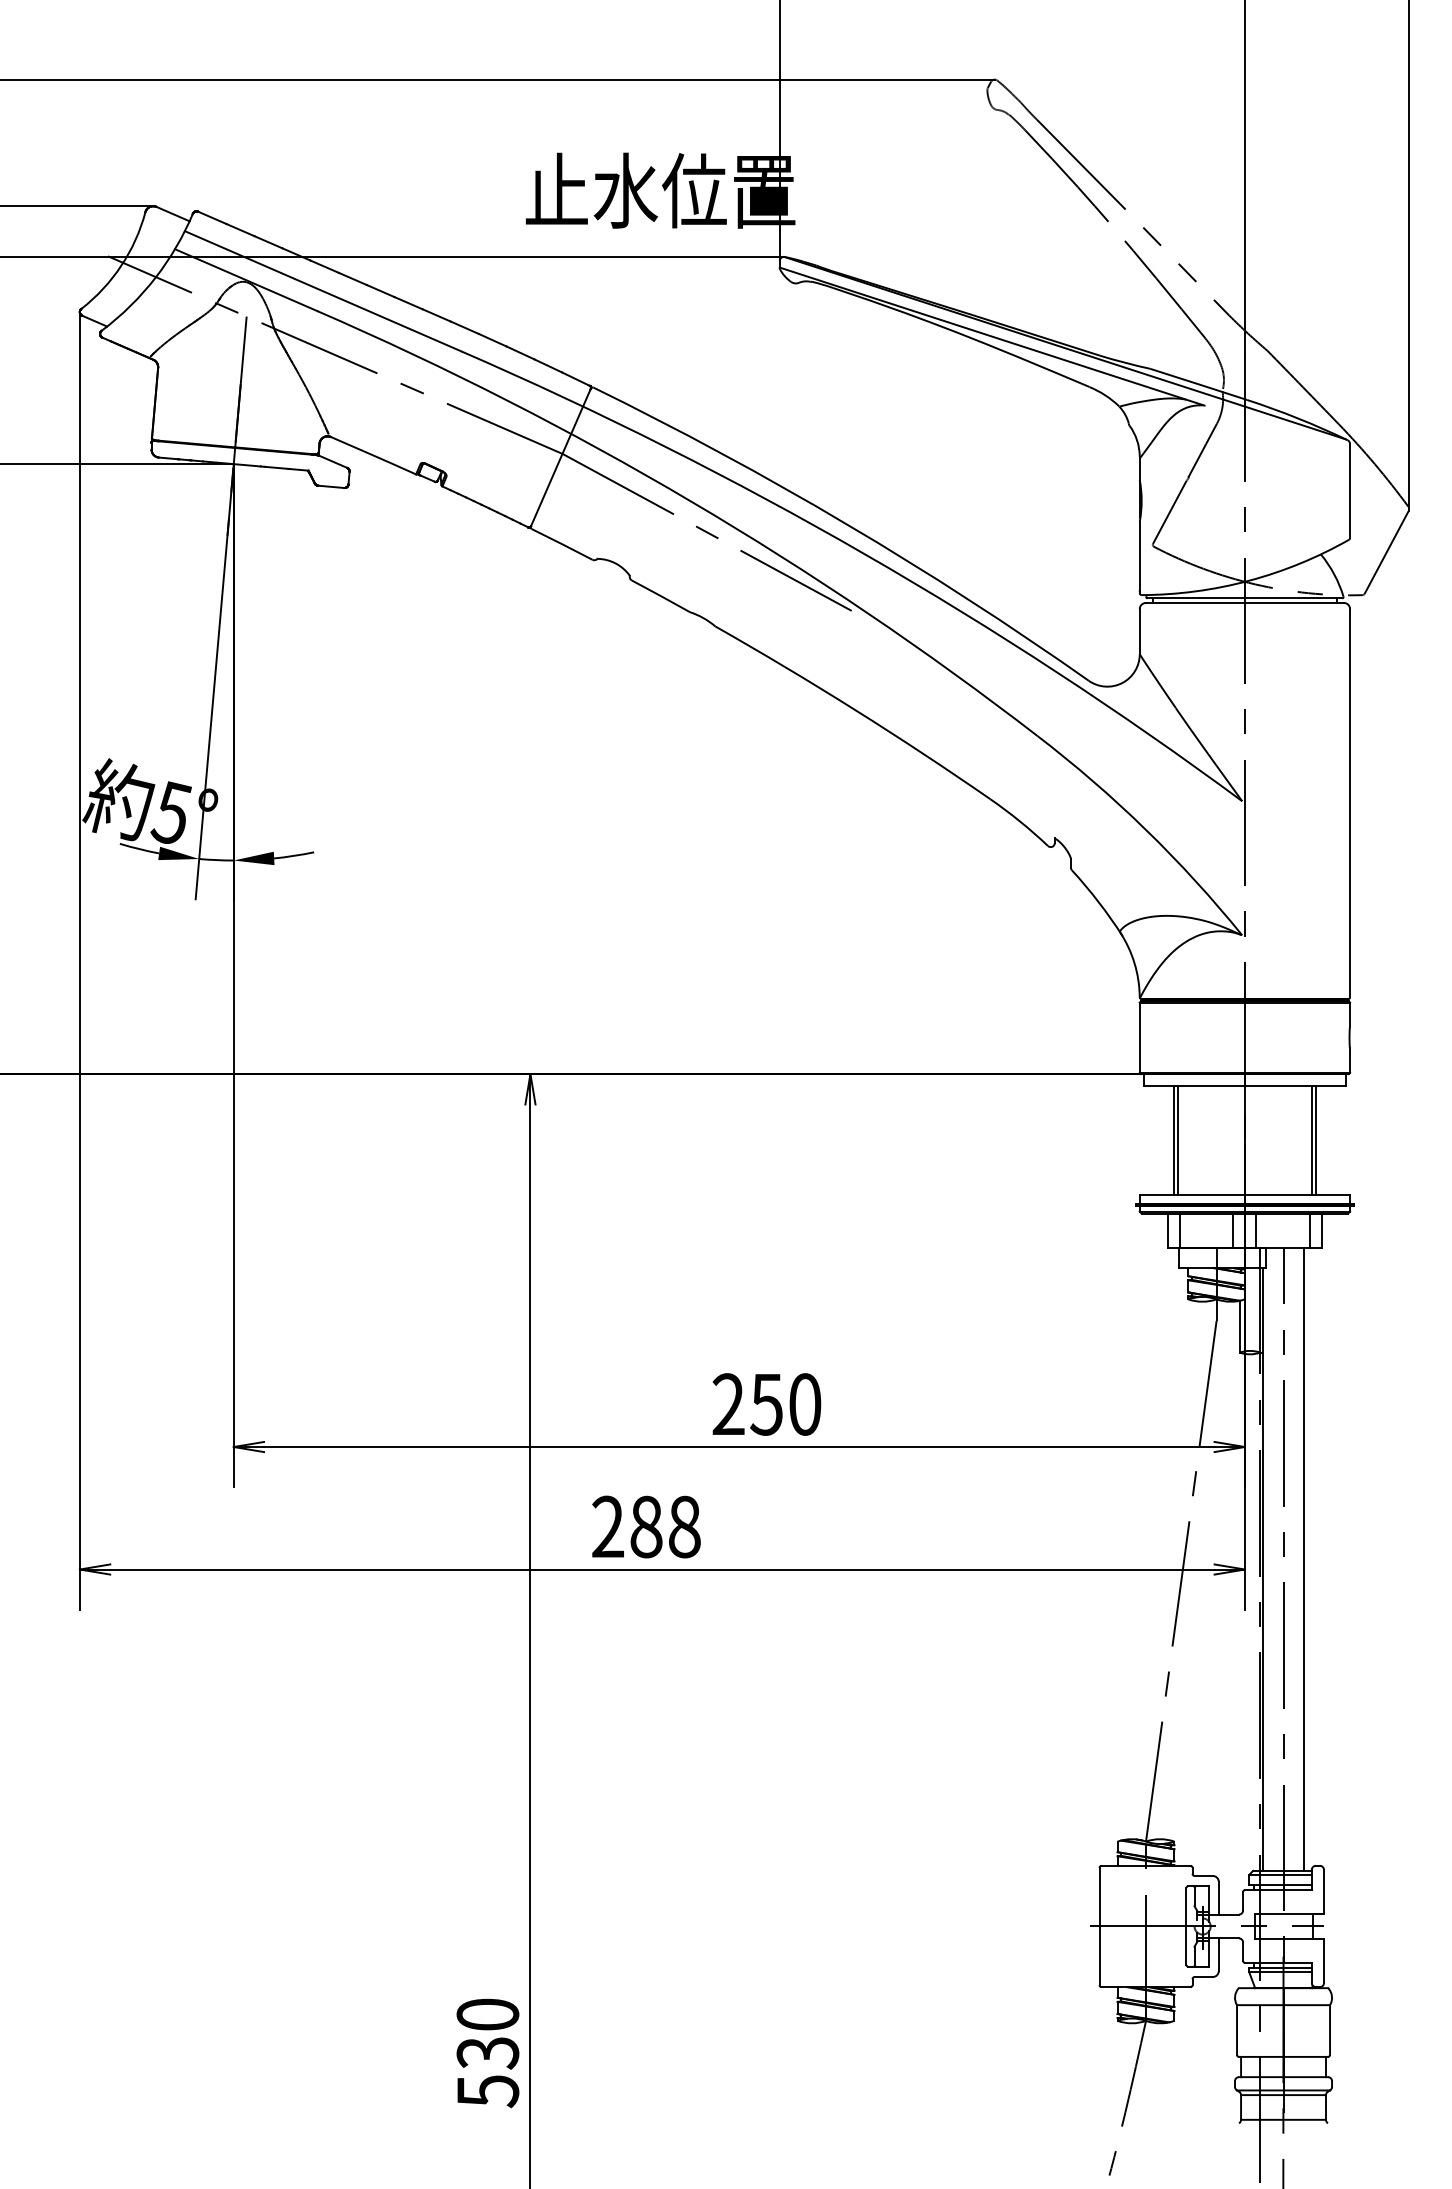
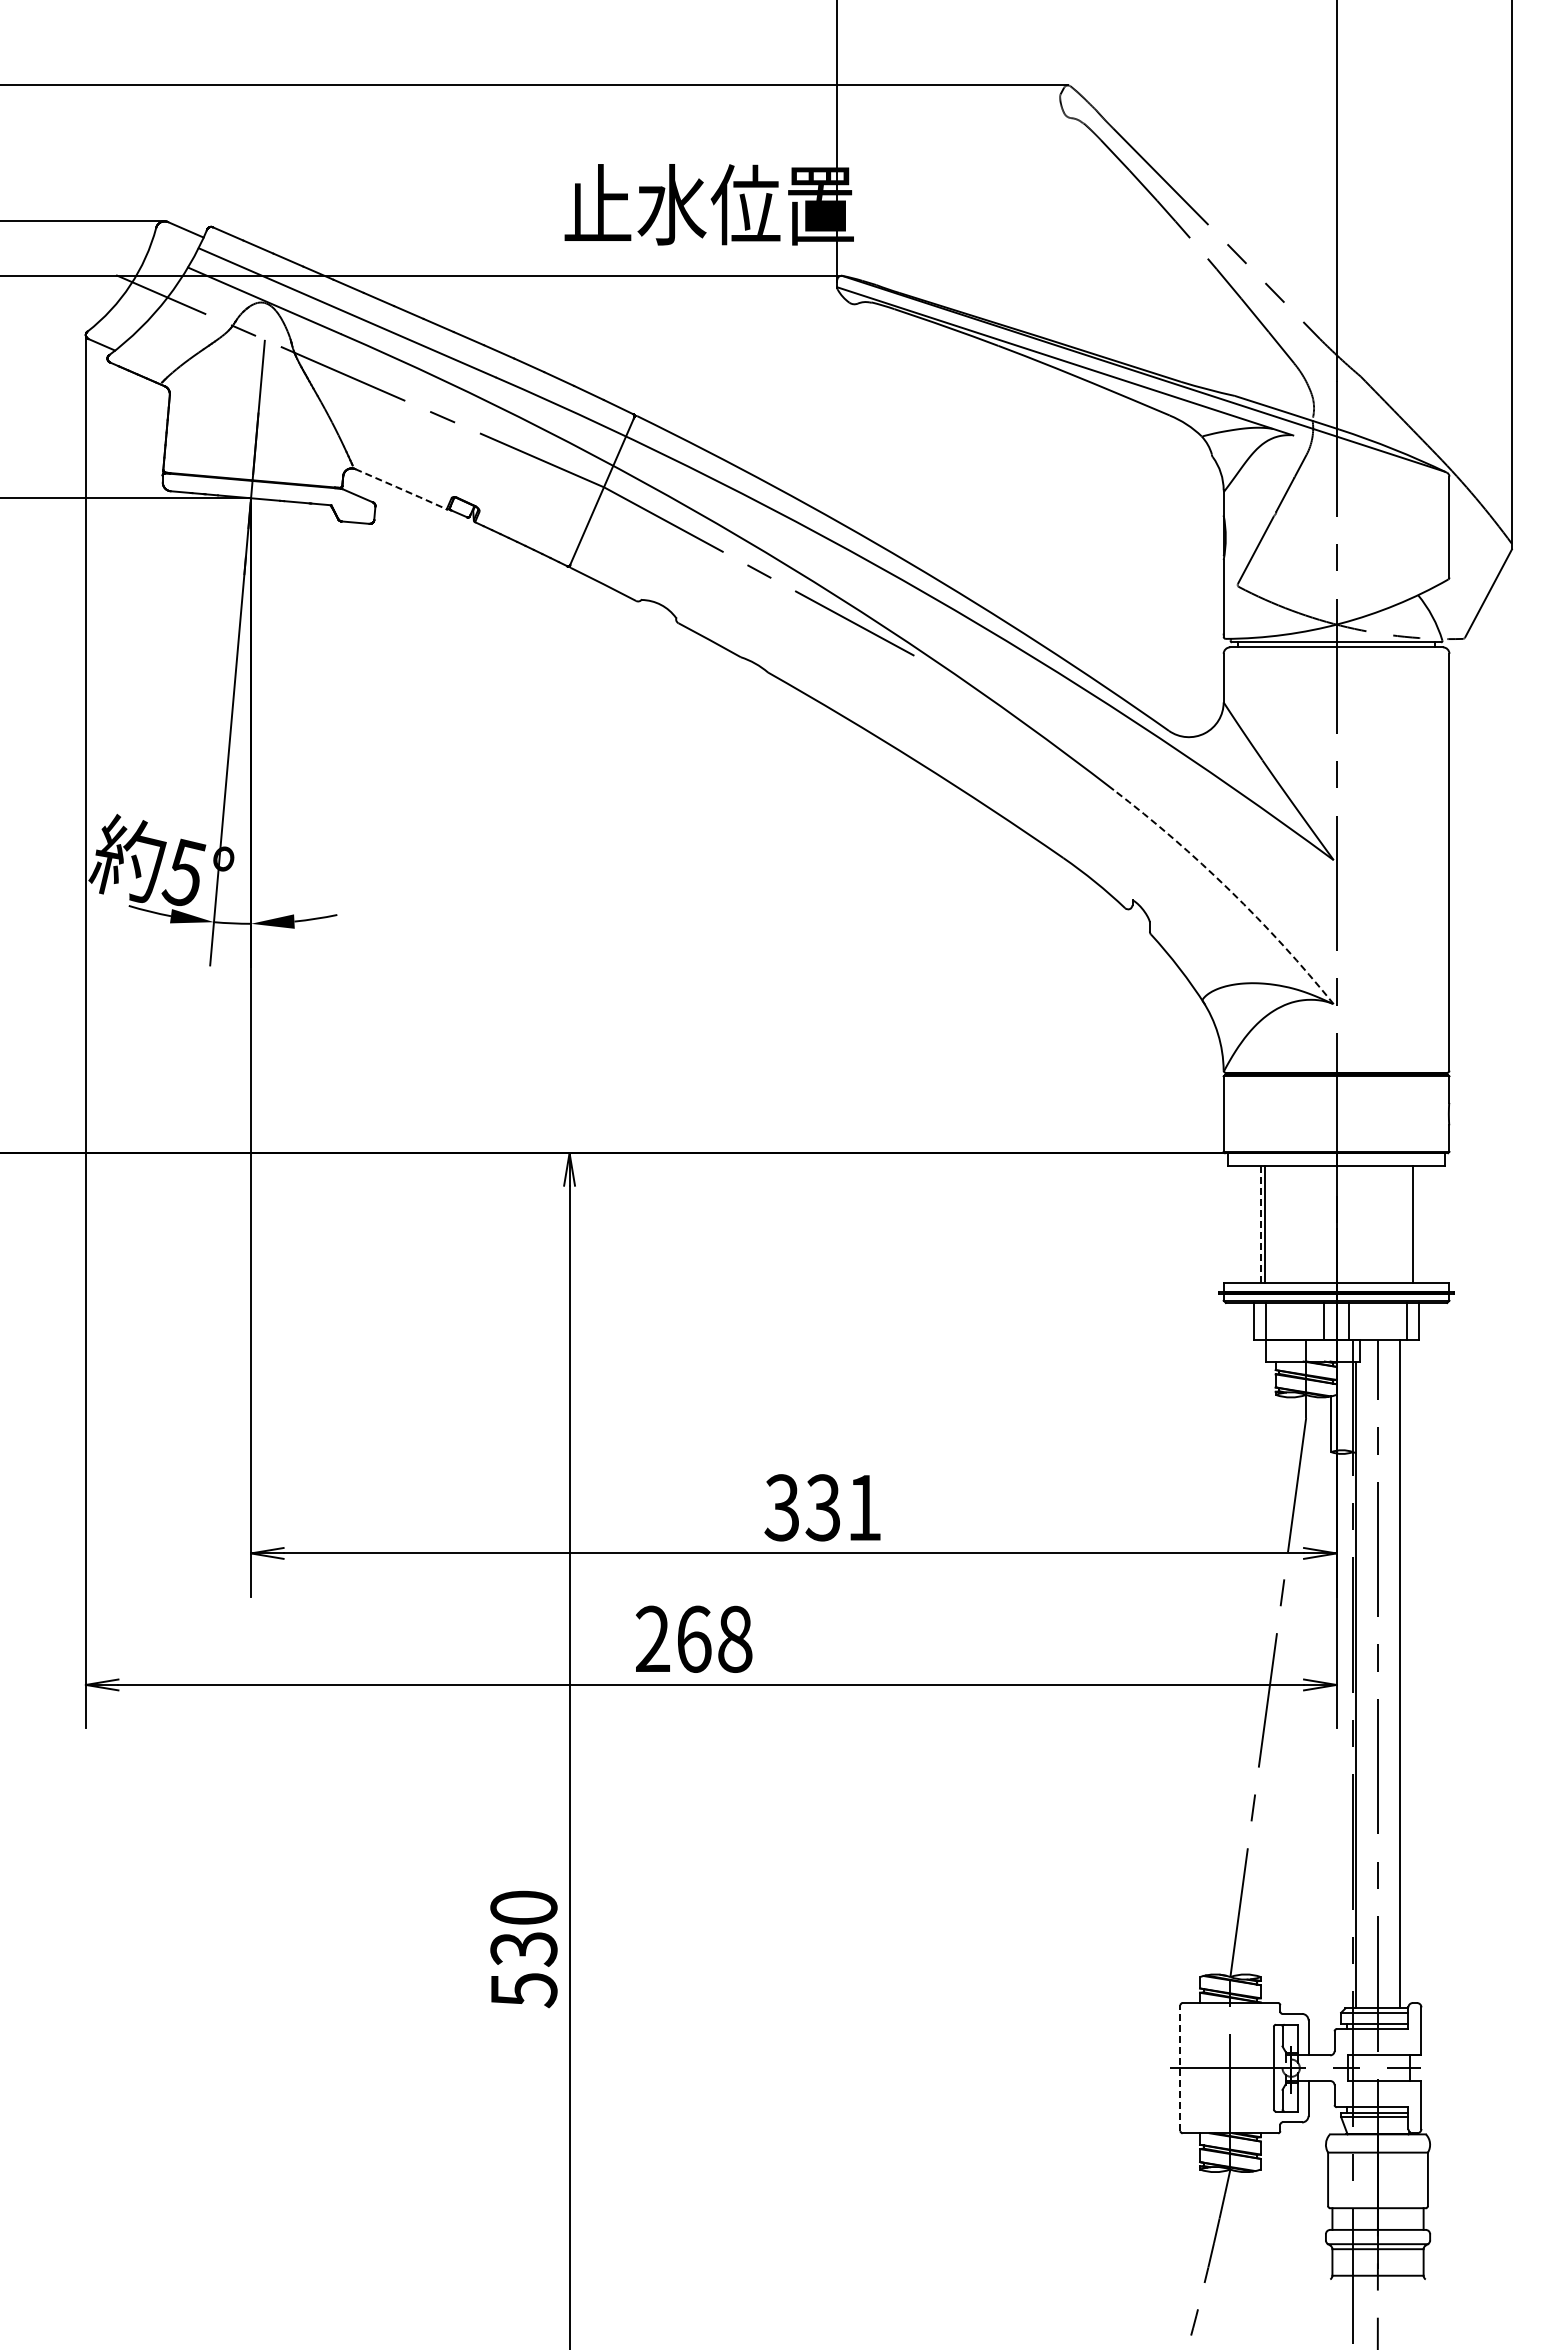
line: (373, 455) -> (401, 489), solid -> dashed
arc: (1146, 829) -> (1230, 890), solid -> dashed
line: (1174, 1140) -> (1260, 1224), solid -> dashed
line: (1311, 1140) -> (1408, 1224), removed
text: (766, 1404) -> (822, 1507), 250 -> 331
text: (646, 1526) -> (694, 1638), 288 -> 268
line: (1099, 1926) -> (1180, 2068), solid -> dashed
text: (487, 2053) -> (523, 1949), moved

